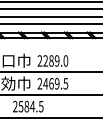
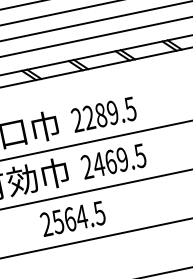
text: (65, 60) -> (129, 108), 2289.0 -> 2289.5
text: (26, 106) -> (69, 219), 2584.5 -> 2564.5

